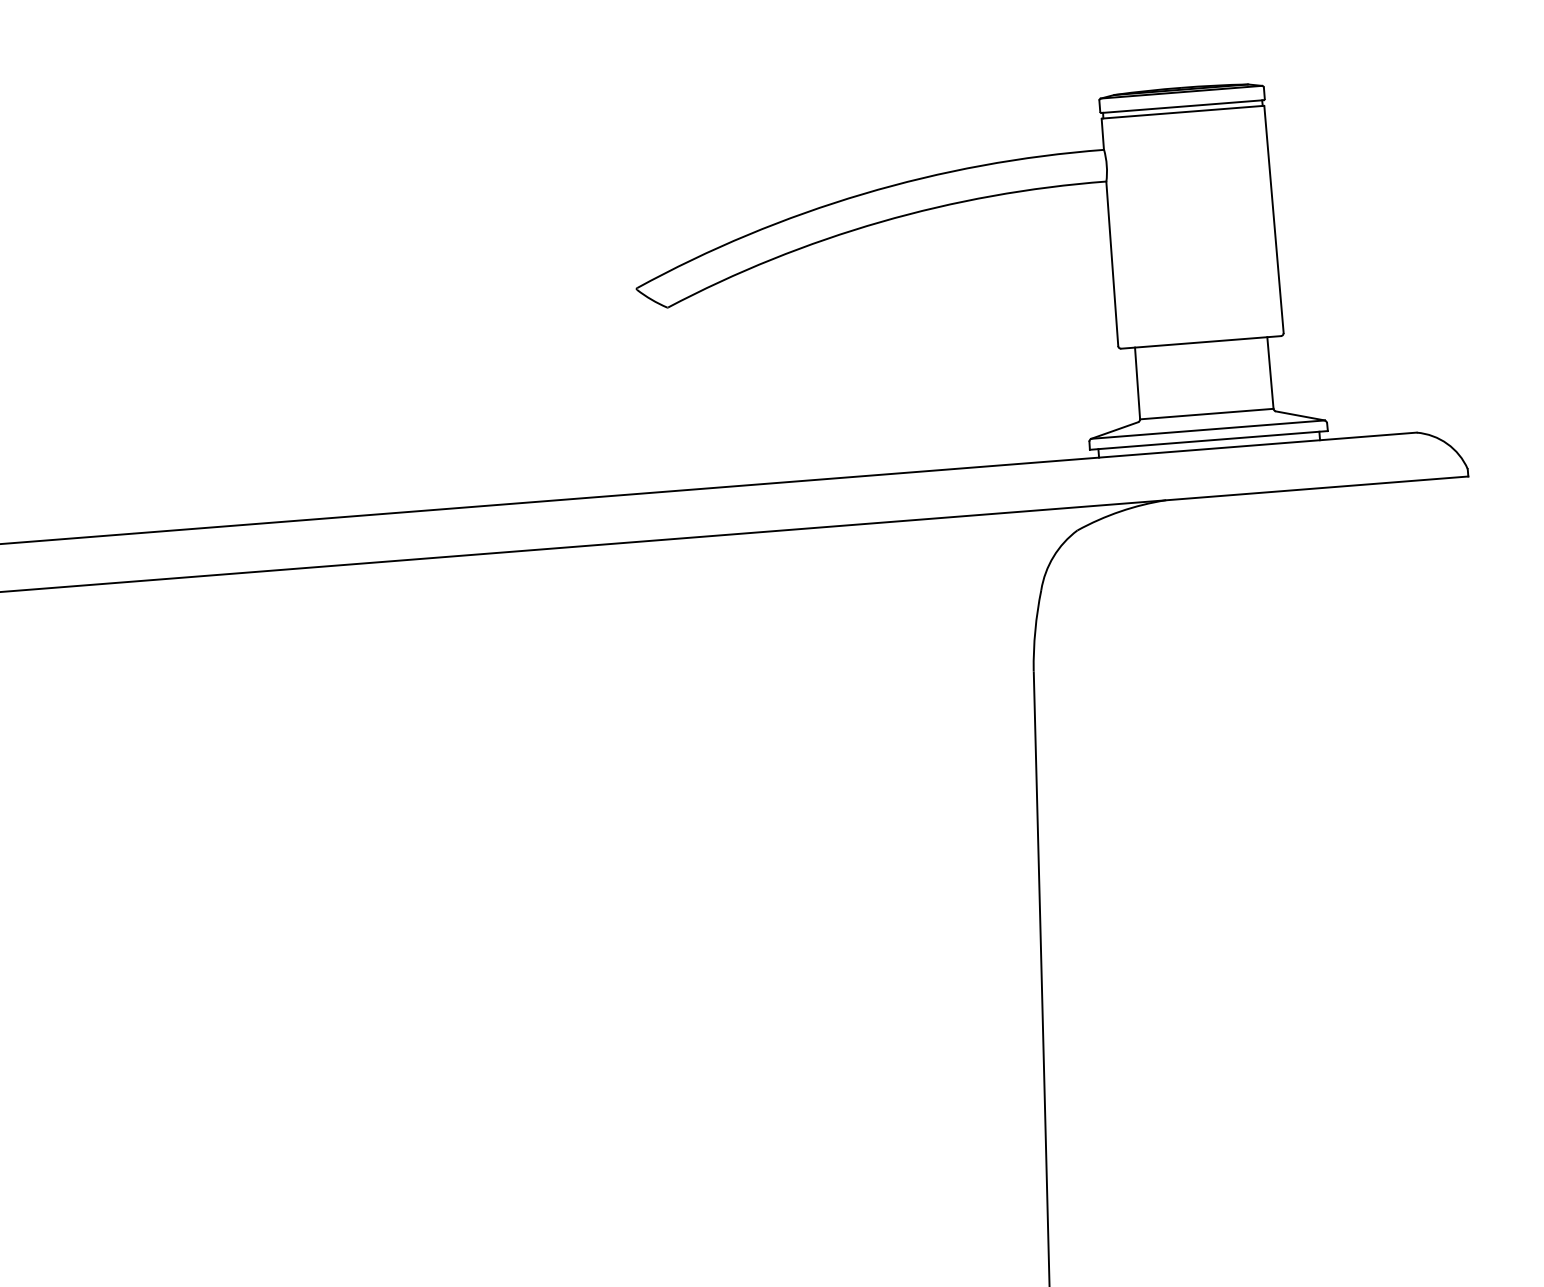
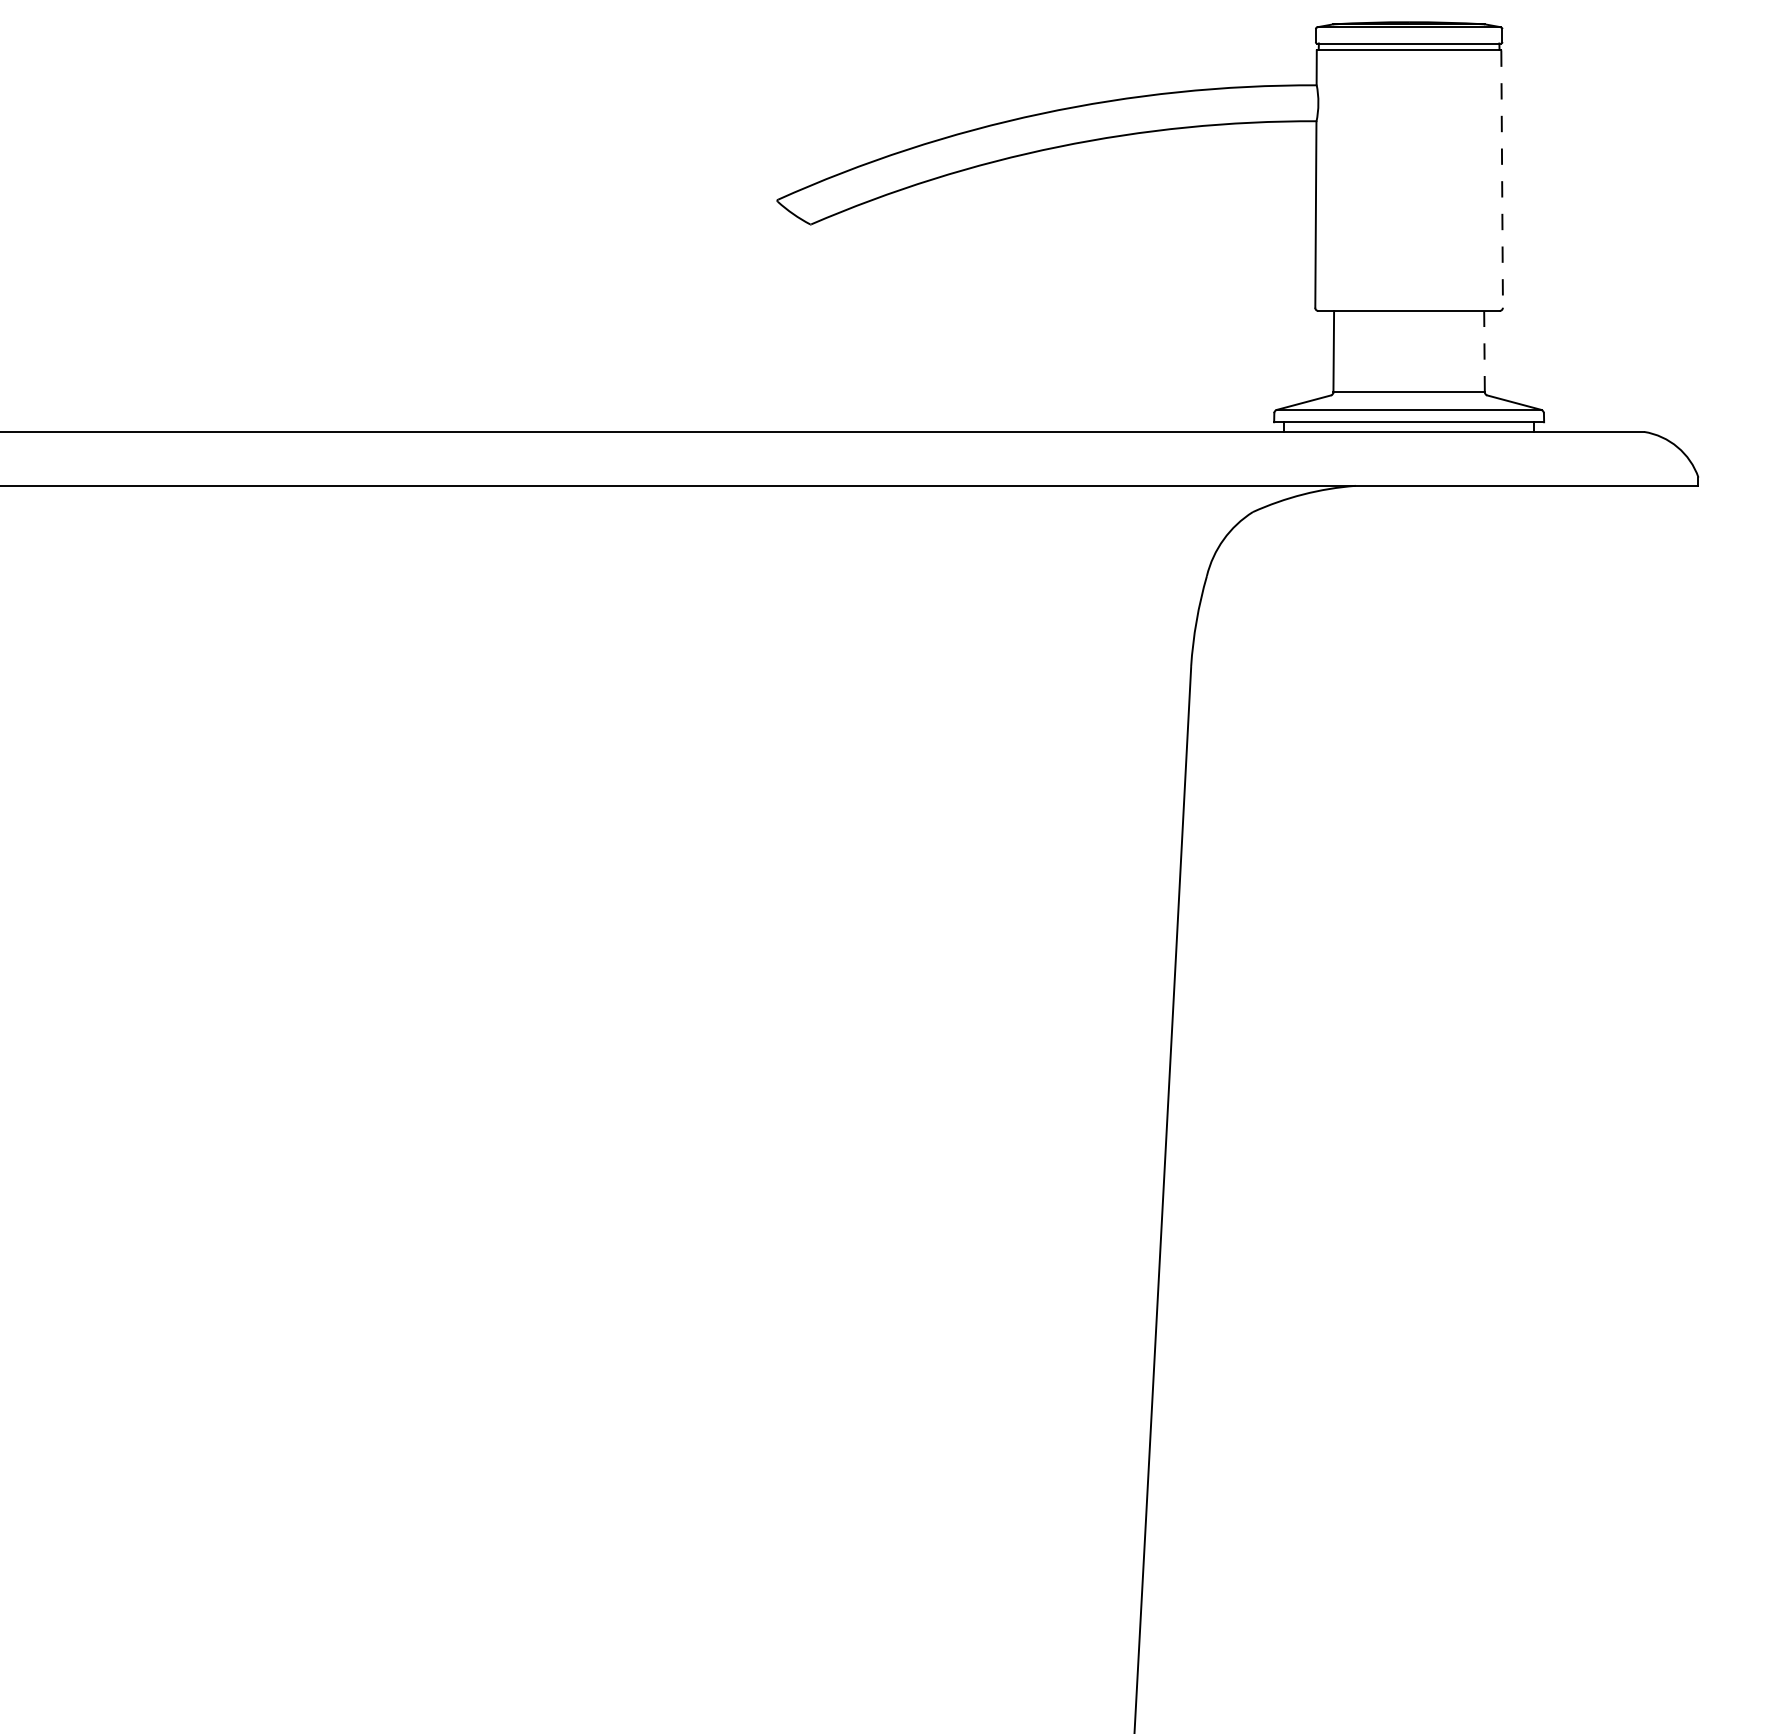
line: (1274, 220) -> (1502, 179), solid -> dashed
line: (1270, 372) -> (1484, 351), solid -> dashed

